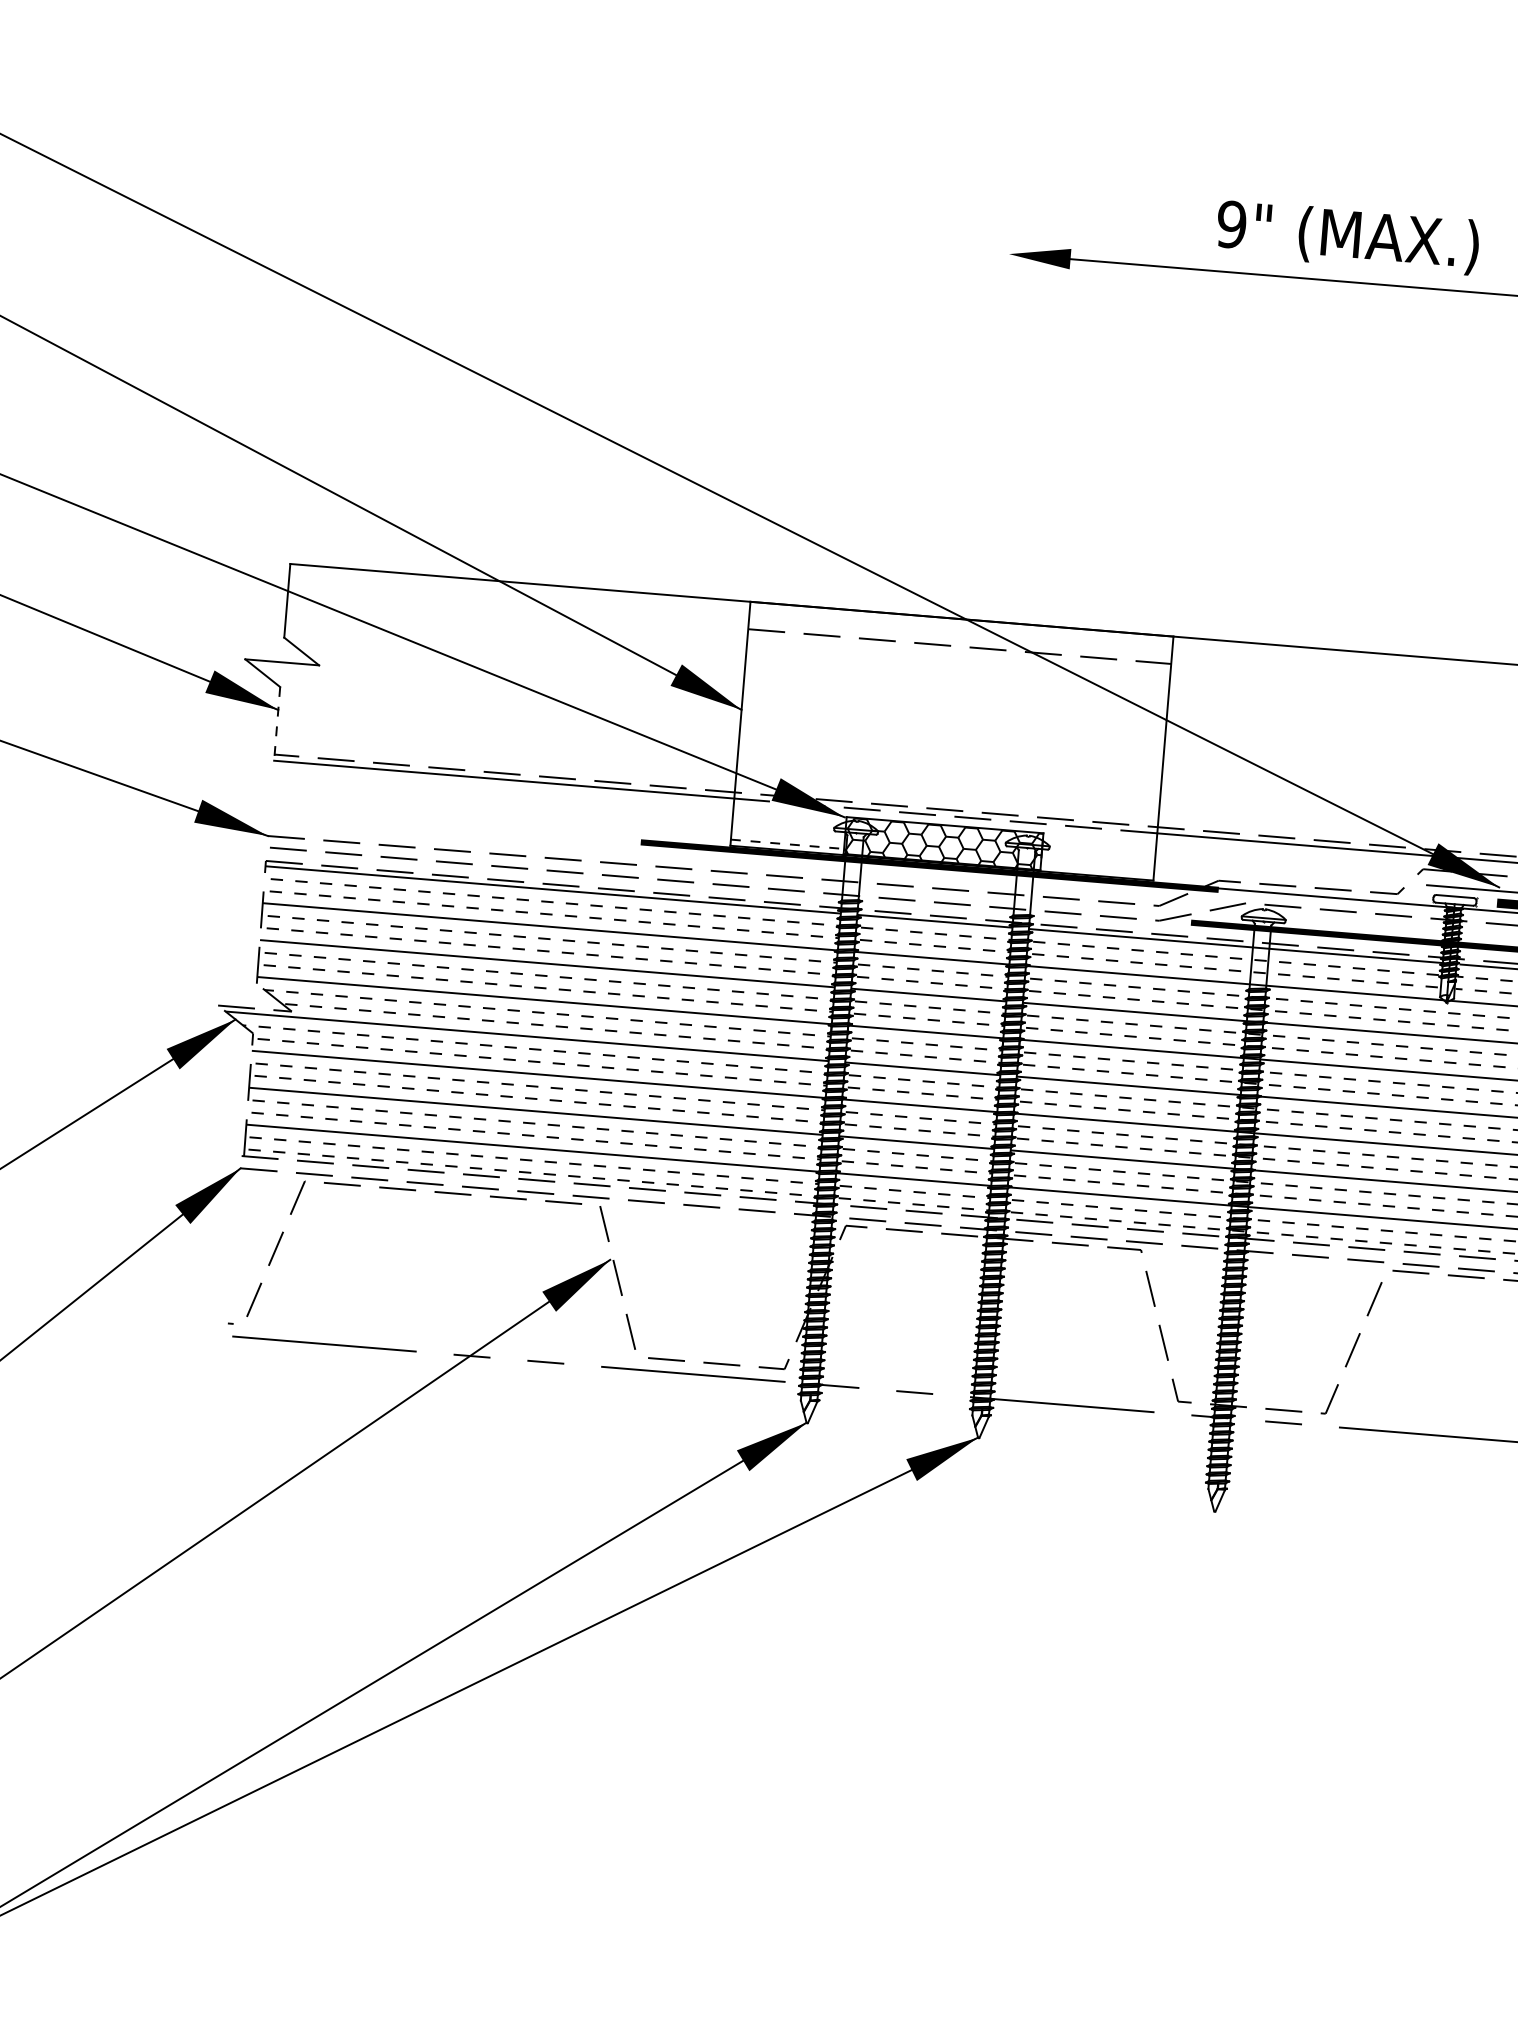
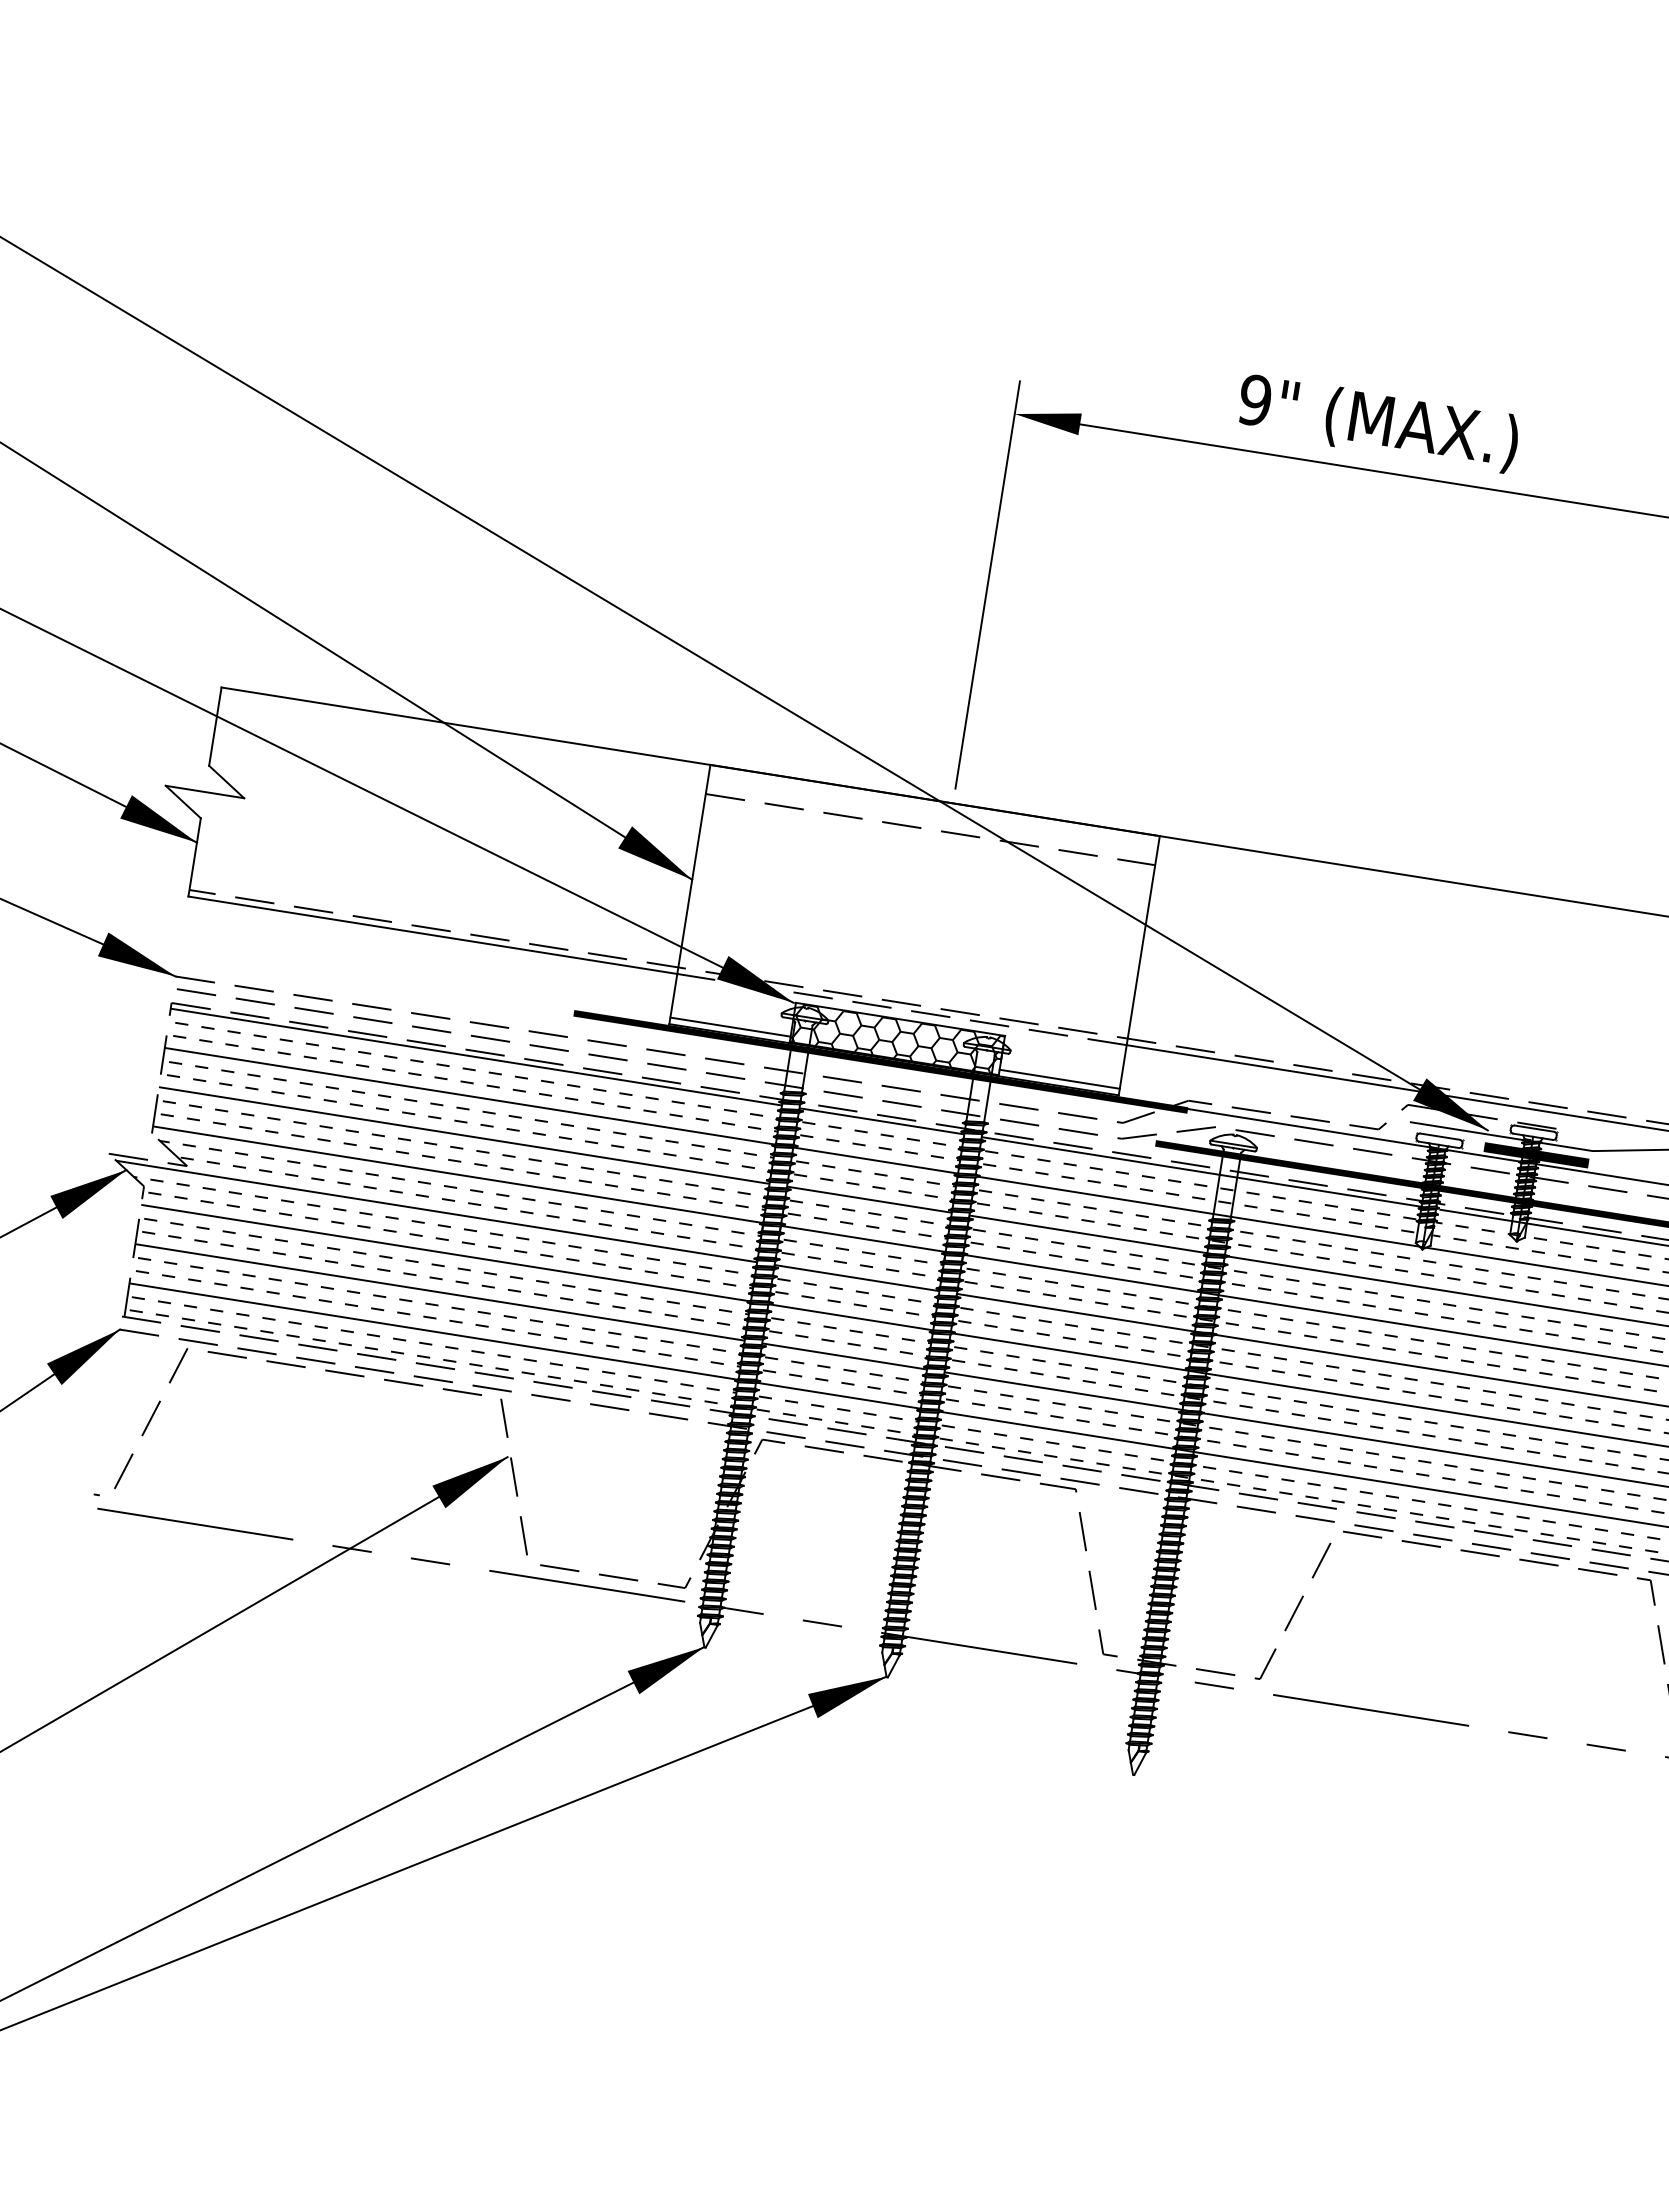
line: (995, 414) -> (987, 584), added
line: (277, 723) -> (194, 857), dashed -> solid
line: (787, 844) -> (730, 1027), dashed -> solid
line: (1097, 869) -> (1059, 1078), added

